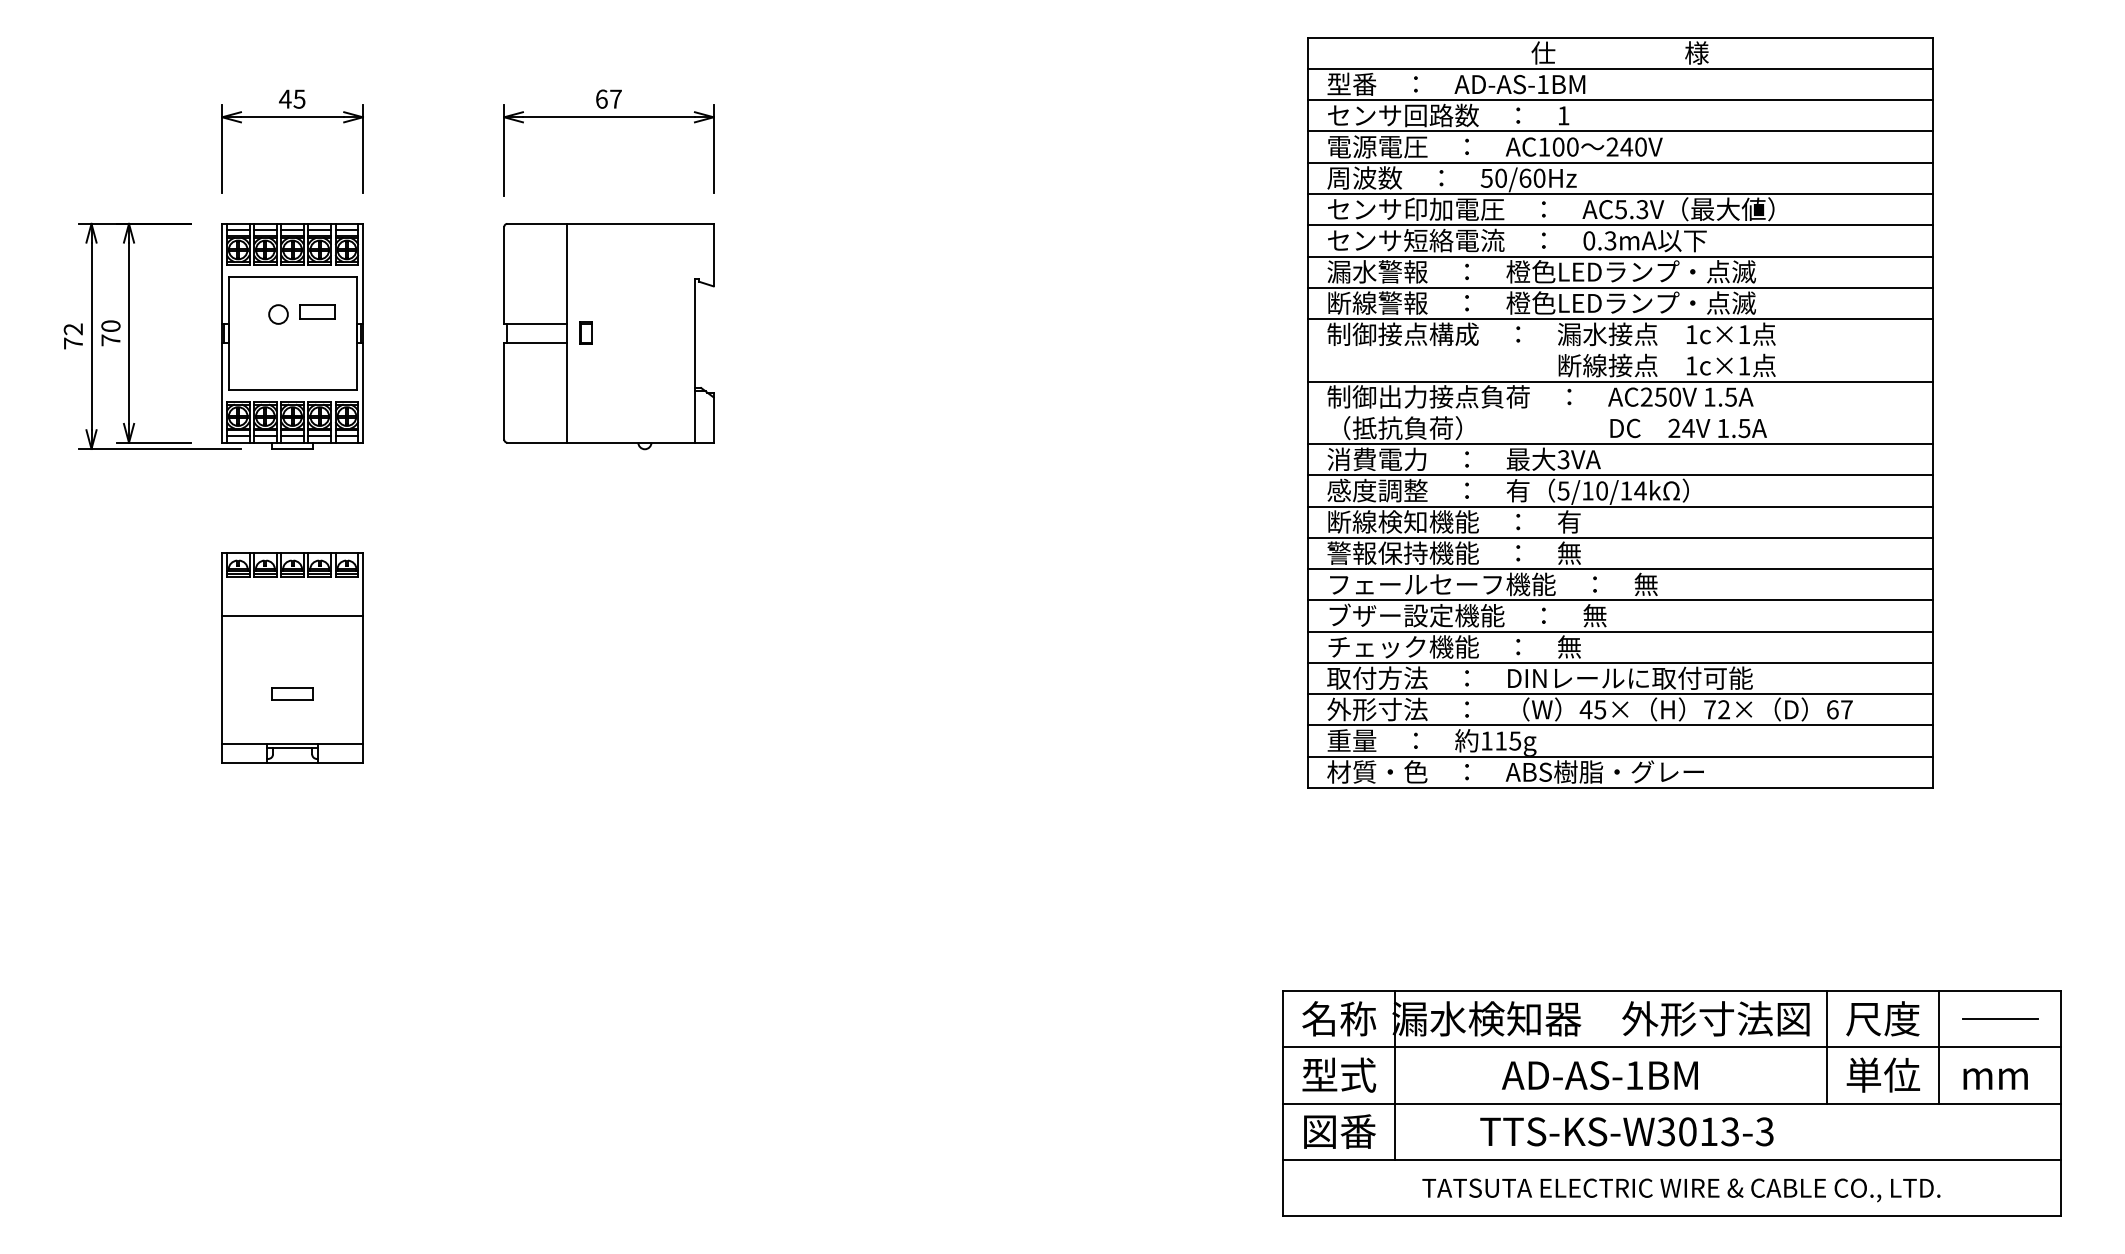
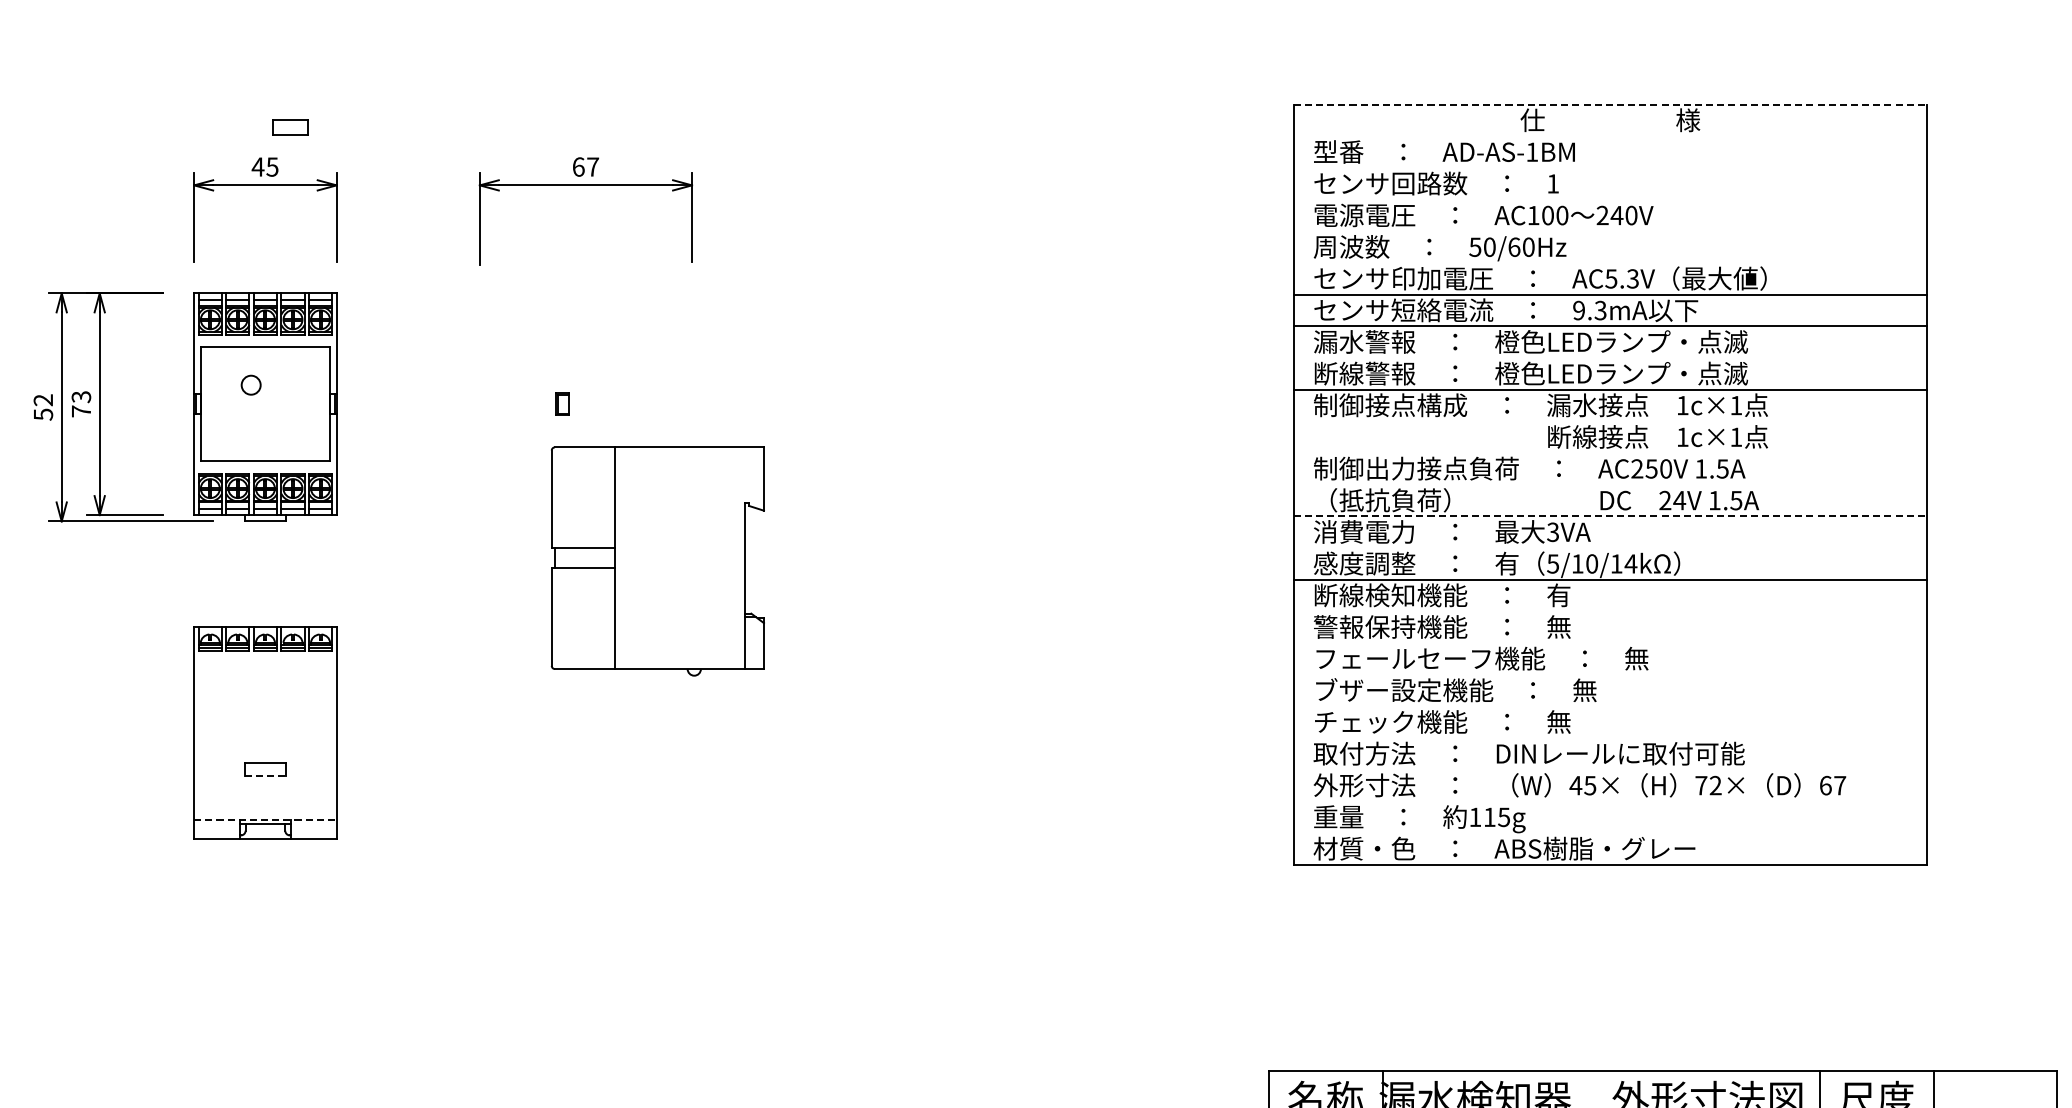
line: (1620, 37) -> (1610, 104), solid -> dashed
line: (1619, 68) -> (1609, 135), removed
line: (1619, 100) -> (1609, 168), removed
line: (1619, 131) -> (1609, 199), removed
line: (1619, 162) -> (1609, 231), removed
line: (1619, 194) -> (1609, 263), removed
text: (1589, 240) -> (1579, 310), 0.3mA -> 9.3mA
line: (1619, 287) -> (1609, 357), removed
part: (317, 311) -> (290, 126), moved
text: (110, 326) -> (80, 397), 70 -> 73
part: (608, 336) -> (657, 561), moved
text: (73, 343) -> (43, 414), 72 -> 52
line: (1619, 381) -> (1609, 453), removed
line: (1620, 444) -> (1610, 516), solid -> dashed
line: (1619, 475) -> (1609, 548), removed
line: (1619, 537) -> (1609, 611), removed
line: (1619, 569) -> (1609, 643), removed
line: (1619, 600) -> (1609, 674), removed
line: (292, 615) -> (265, 690), removed
line: (1619, 631) -> (1609, 706), removed
line: (1619, 662) -> (1609, 737), removed
line: (1619, 694) -> (1609, 770), removed
line: (293, 700) -> (266, 776), solid -> dashed
line: (1619, 725) -> (1609, 801), removed
line: (293, 743) -> (266, 819), solid -> dashed
line: (1619, 756) -> (1609, 832), removed
line: (2000, 1019) -> (1995, 1099), removed

